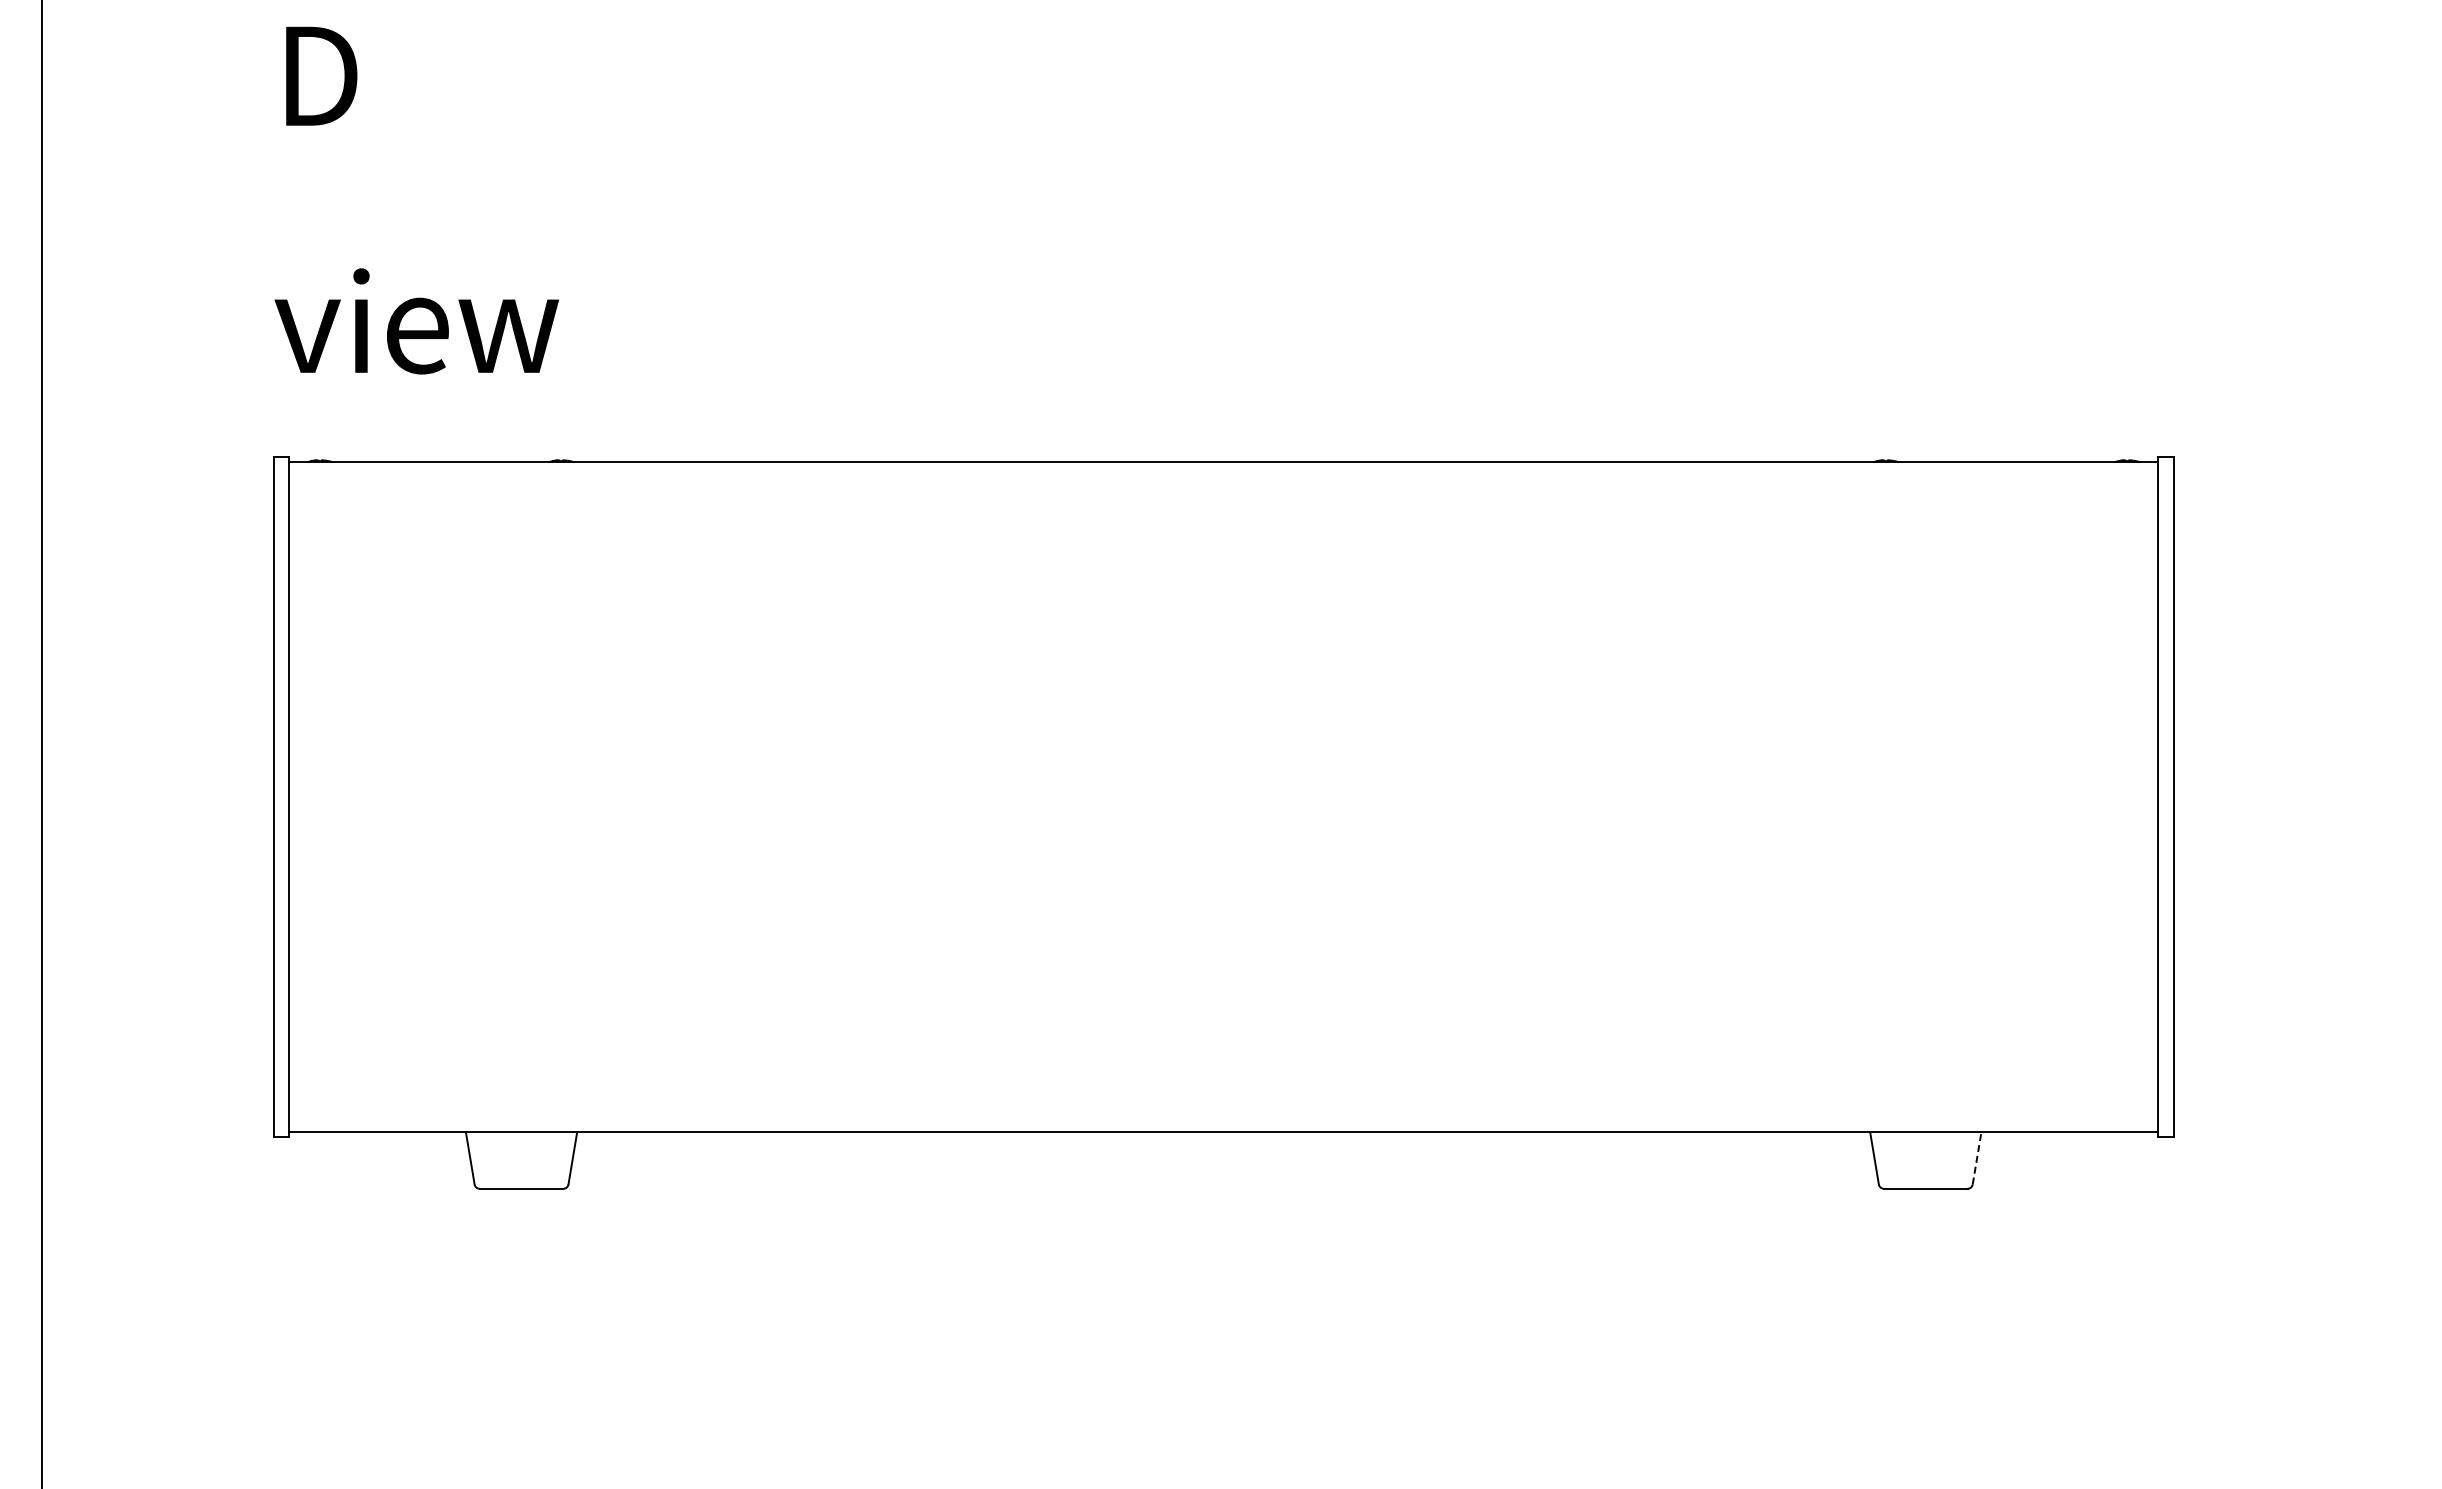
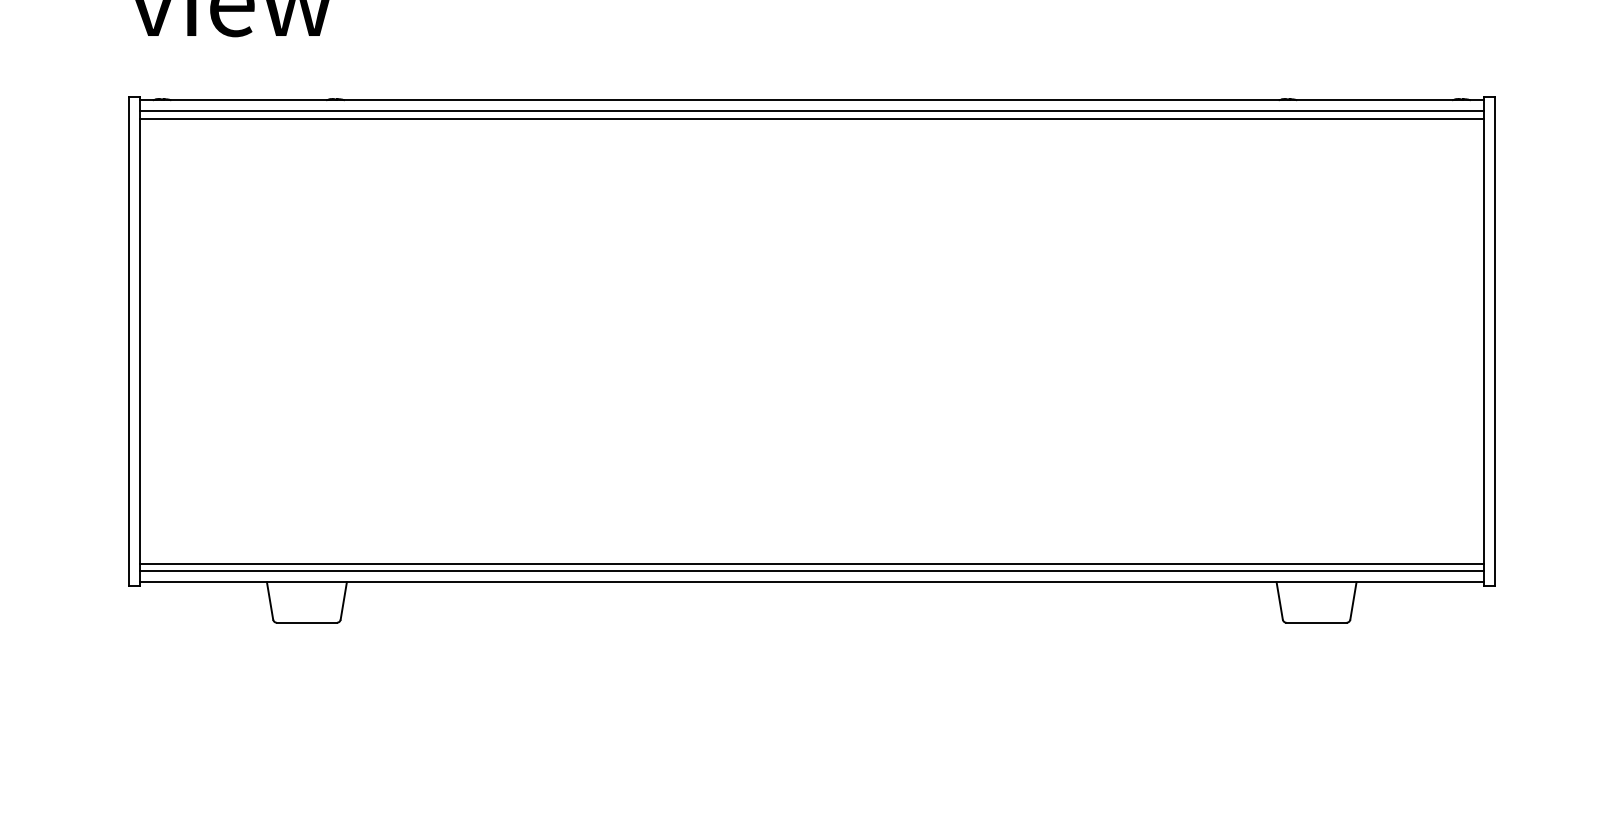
line: (1223, 477) -> (811, 111), added
line: (1223, 487) -> (811, 118), added
line: (1223, 1106) -> (811, 563), added
line: (1223, 1116) -> (811, 570), added
line: (1977, 1157) -> (1353, 600), dashed -> solid

